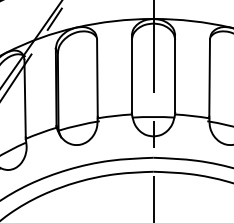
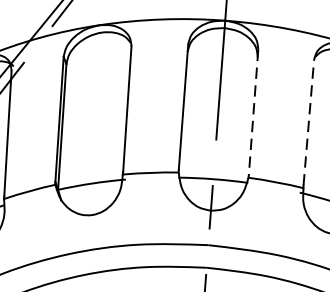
line: (175, 74) -> (254, 113), solid -> dashed
line: (209, 77) -> (308, 122), solid -> dashed

